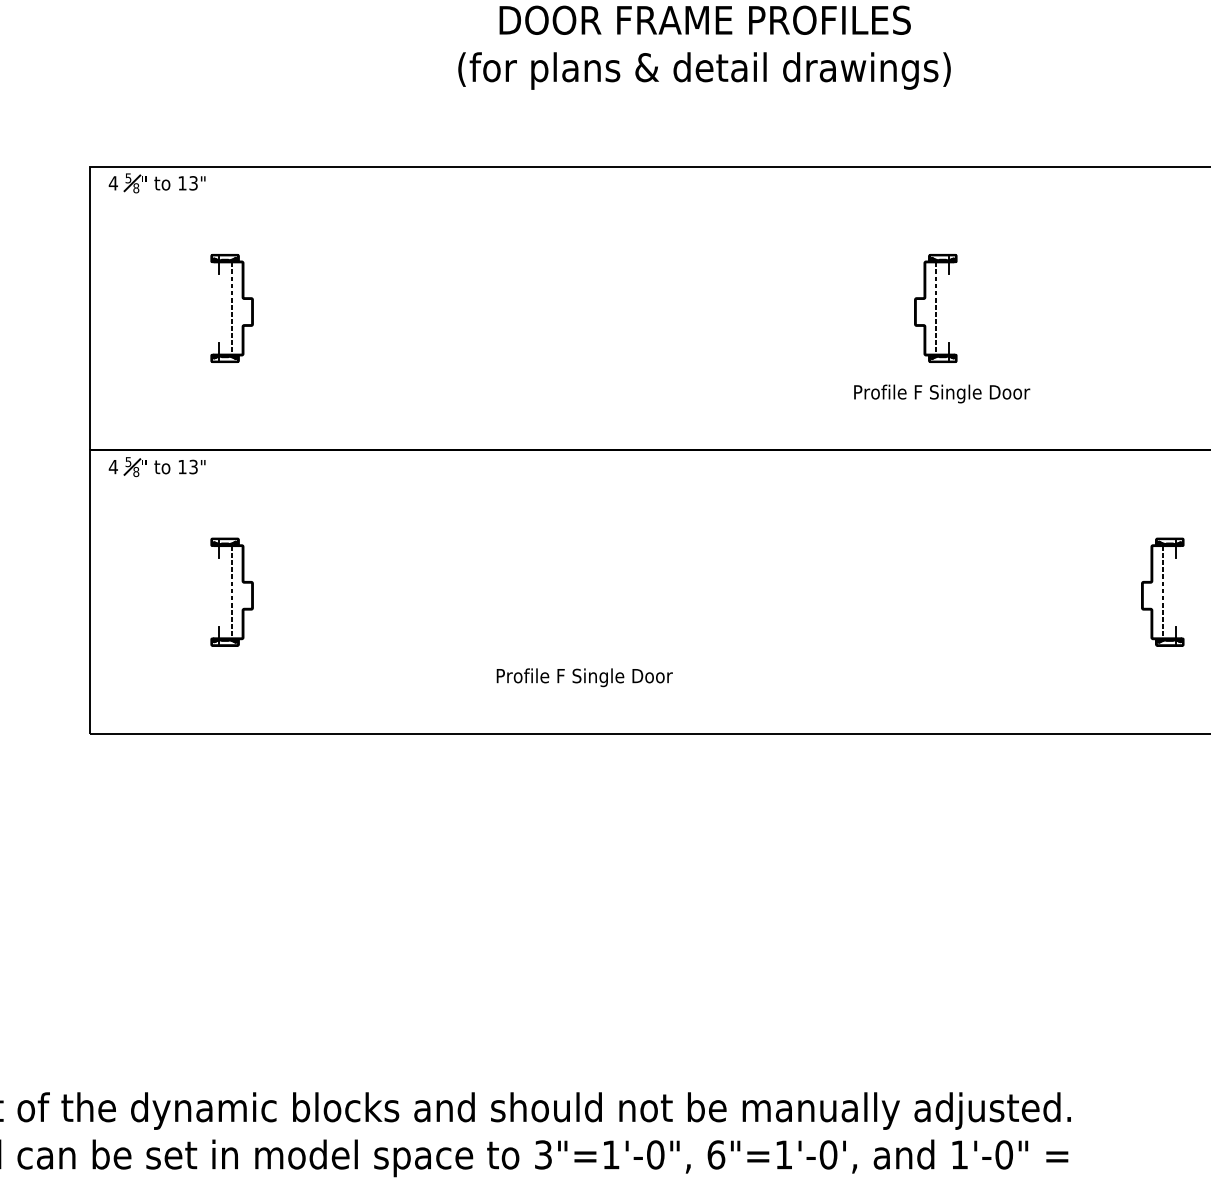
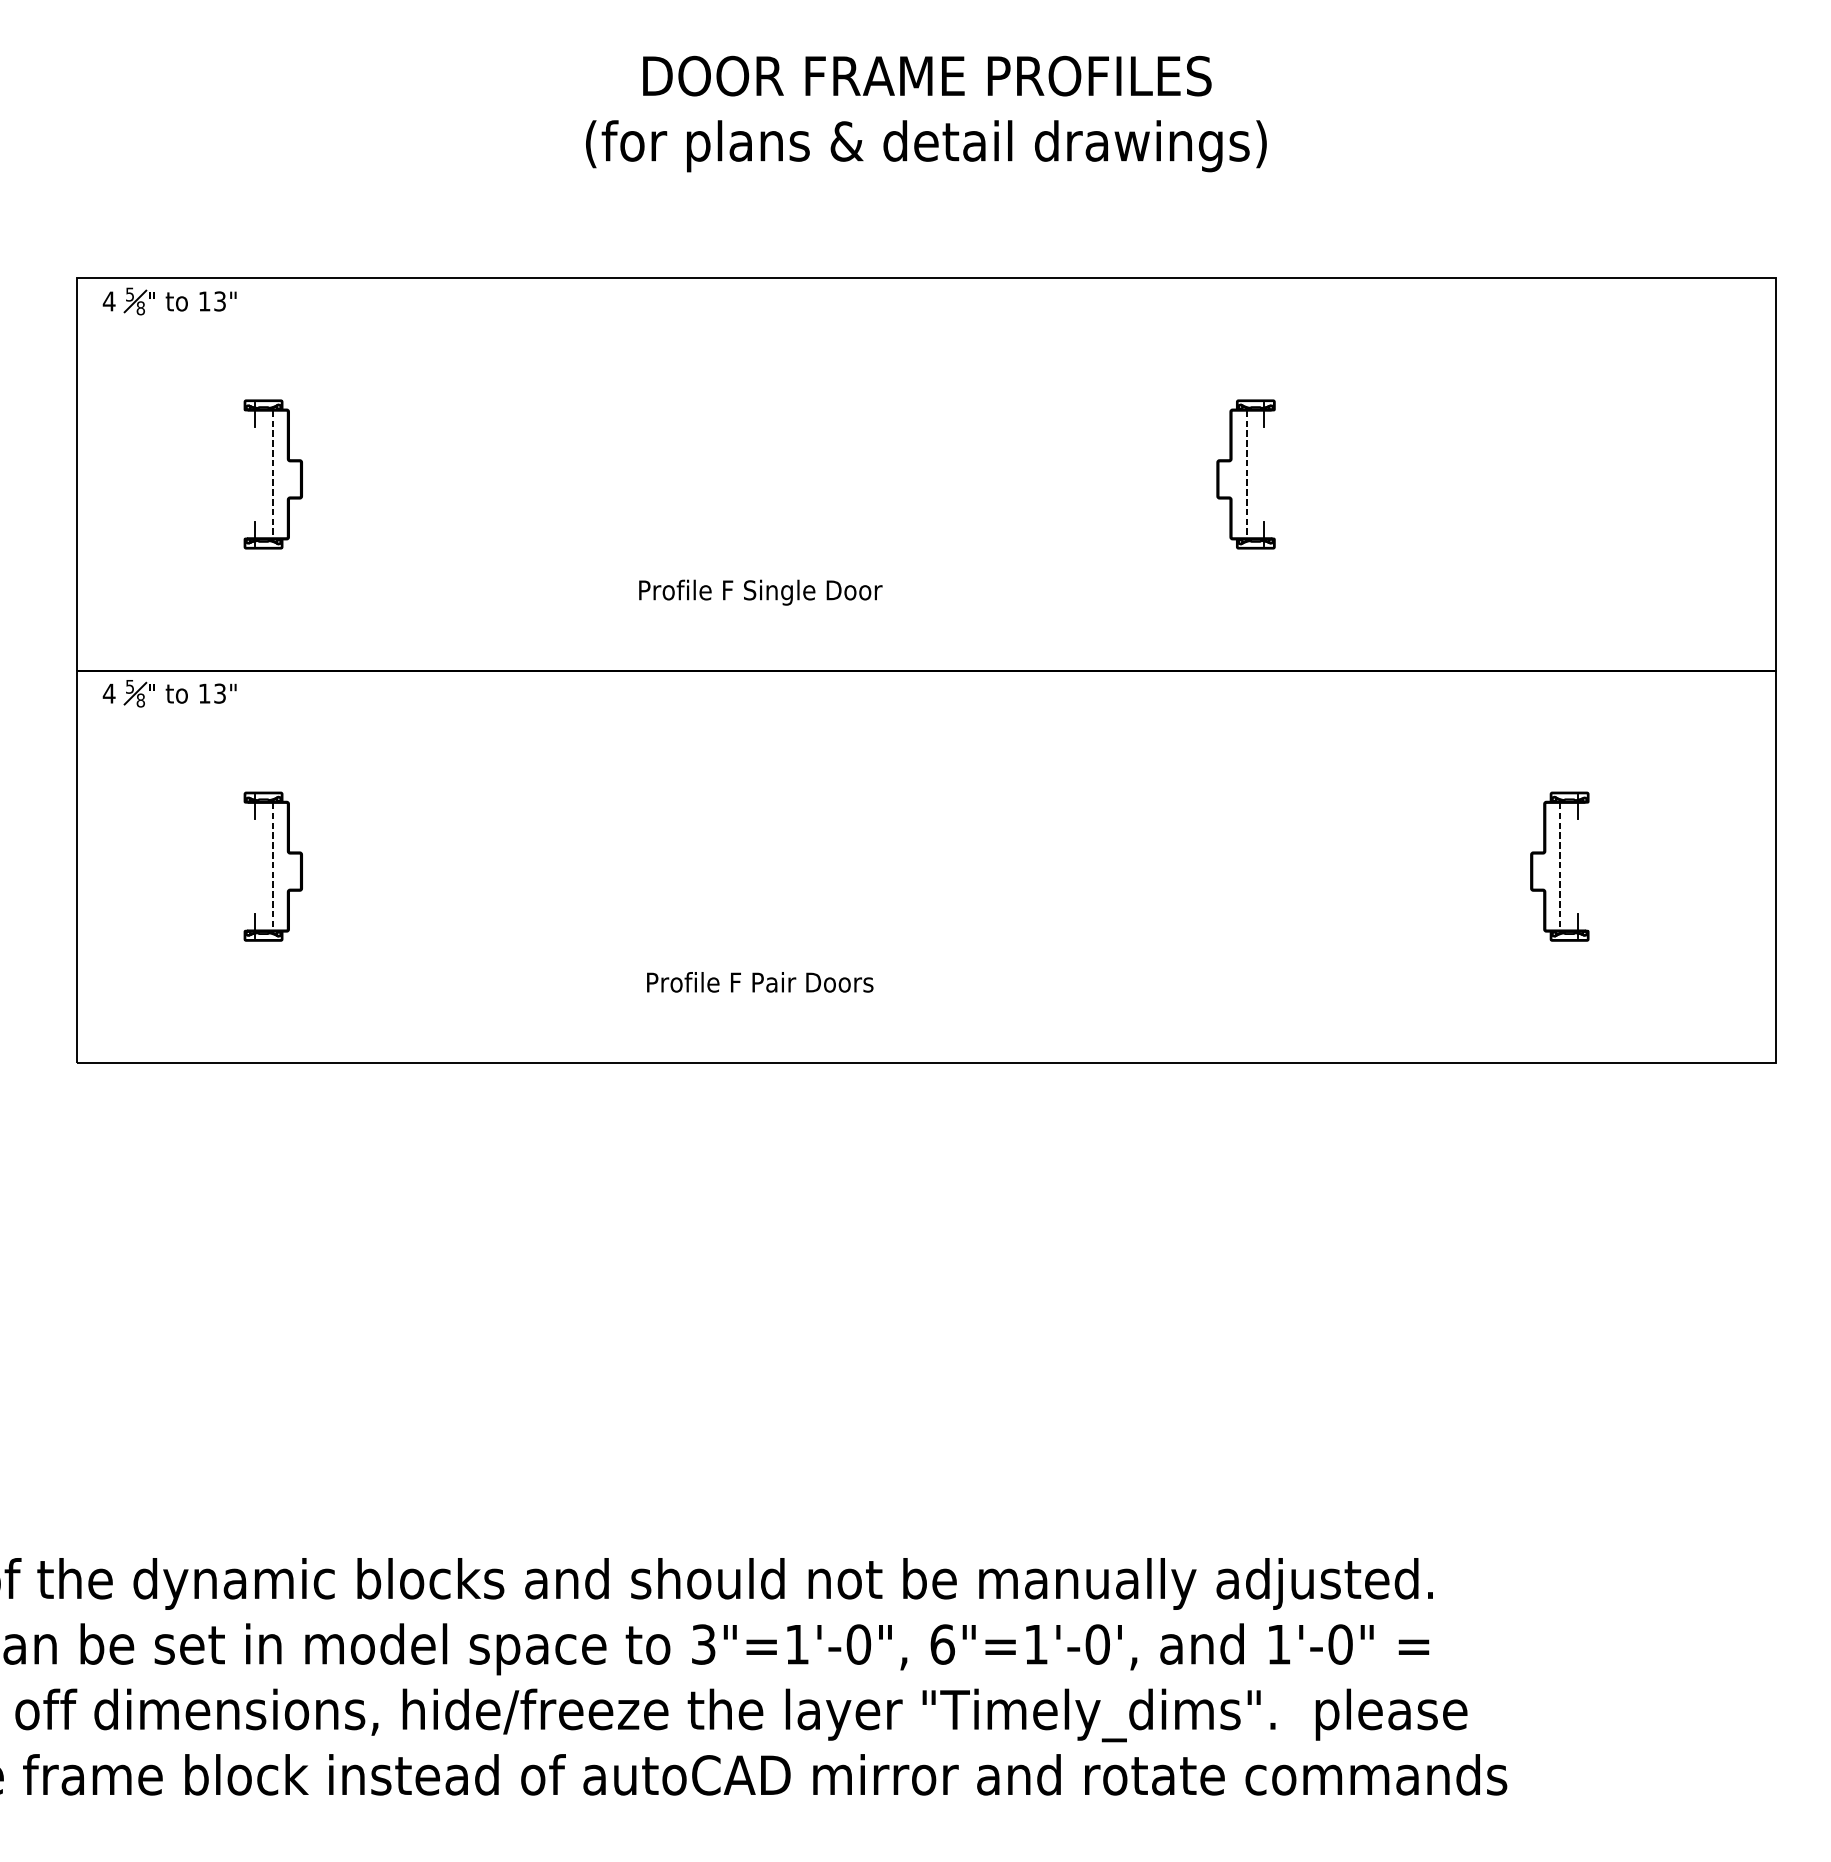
text: (941, 393) -> (760, 592), moved
text: (584, 677) -> (760, 984), Profile F Single Door -> Profile F Pair Doors

